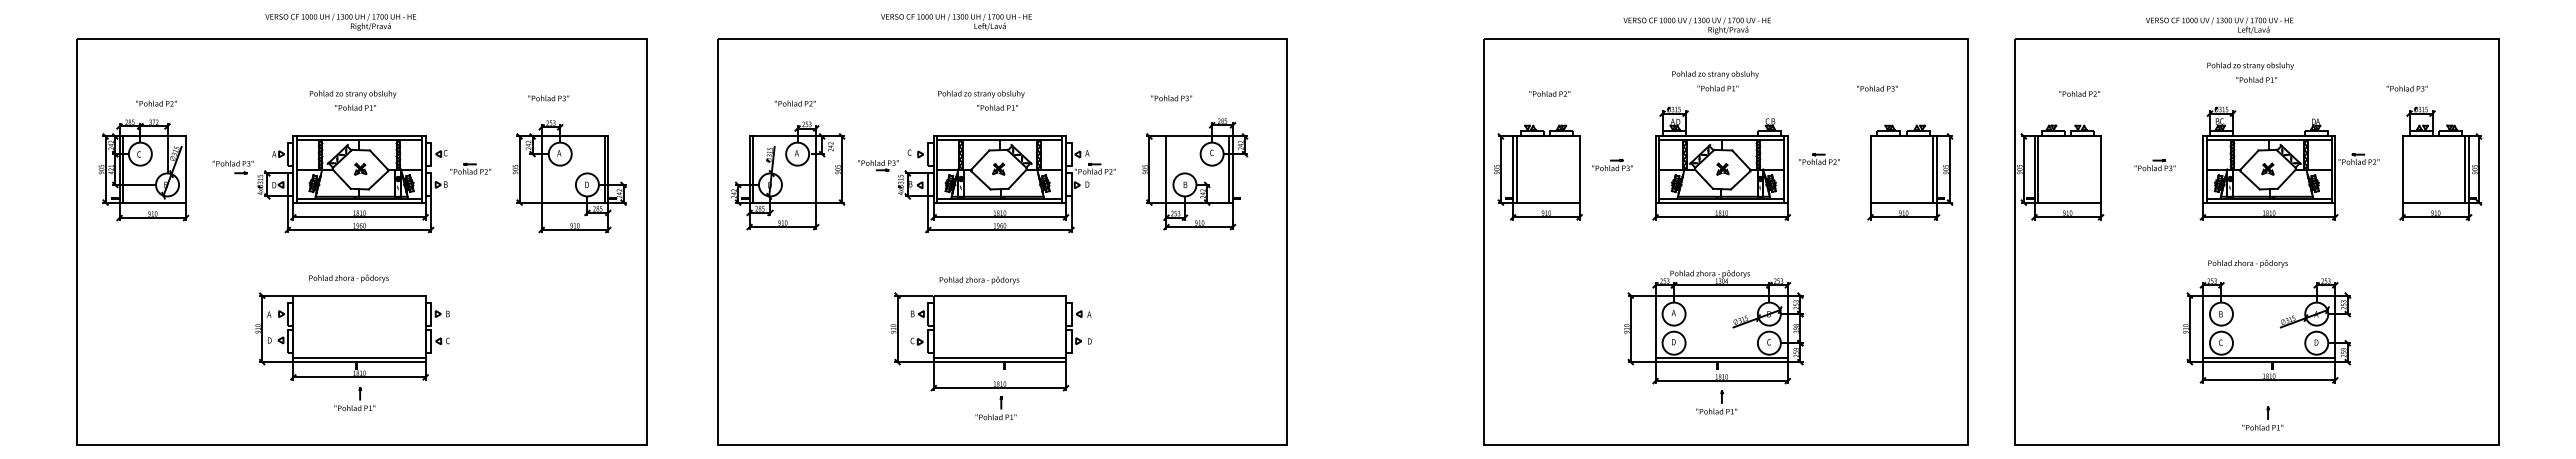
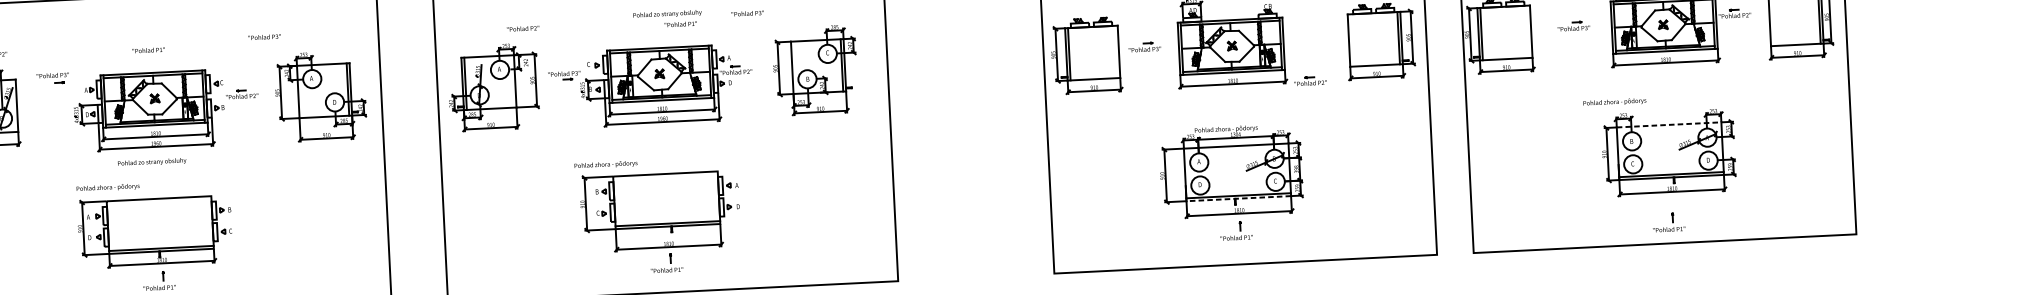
text: (352, 94) -> (151, 162), moved
text: (548, 98) -> (264, 37), moved
text: (1171, 98) -> (747, 13), moved
text: (981, 100) -> (667, 19), moved
text: (794, 103) -> (522, 28), moved
part: (1819, 158) -> (1310, 80), moved
part: (232, 167) -> (52, 78), moved
text: (2247, 263) -> (1614, 102), moved
text: (348, 278) -> (107, 187), moved
text: (979, 280) -> (606, 164), moved
line: (2269, 295) -> (1669, 124), solid -> dashed
line: (1721, 362) -> (1238, 198), solid -> dashed

